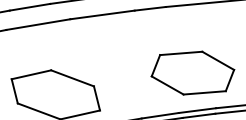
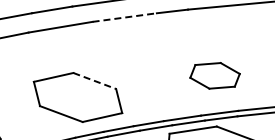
line: (103, 14) -> (125, 17), solid -> dashed
part: (192, 72) -> (214, 75), size x0.6
line: (72, 78) -> (94, 81), solid -> dashed

